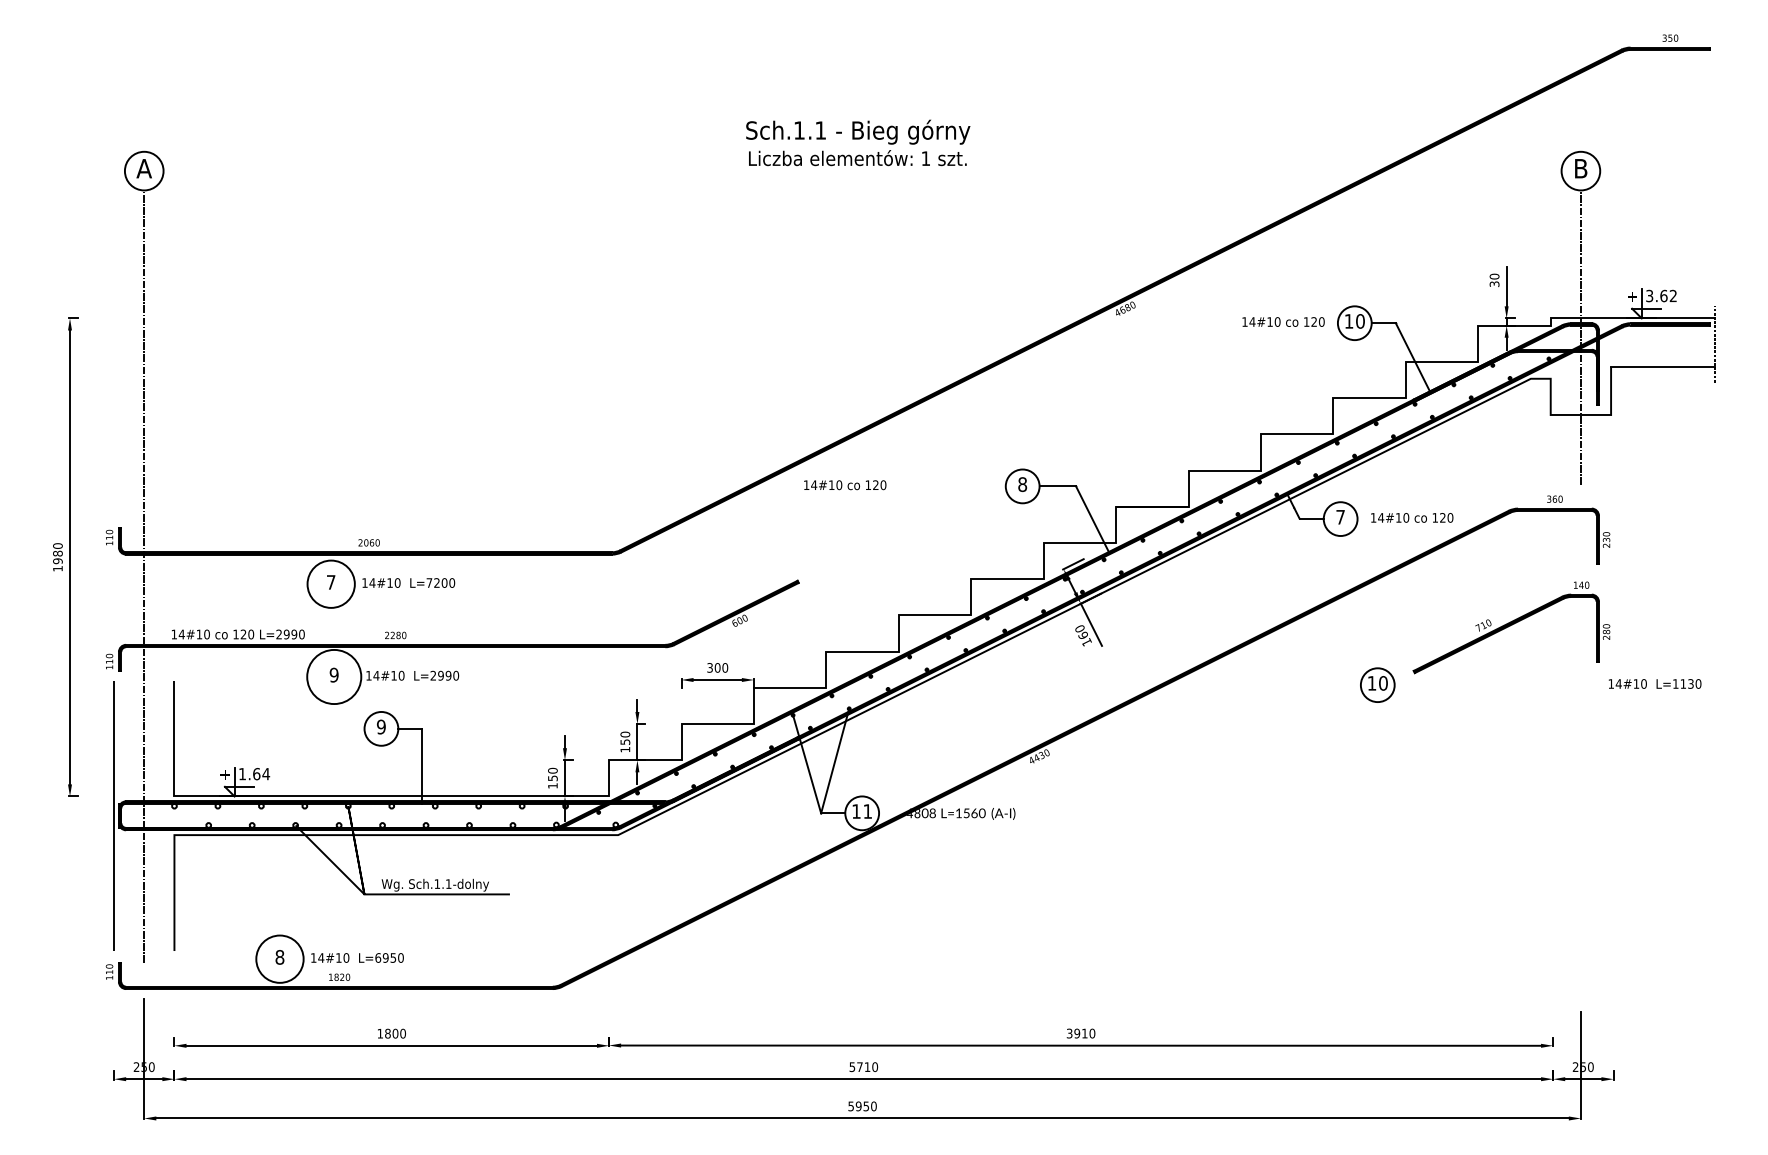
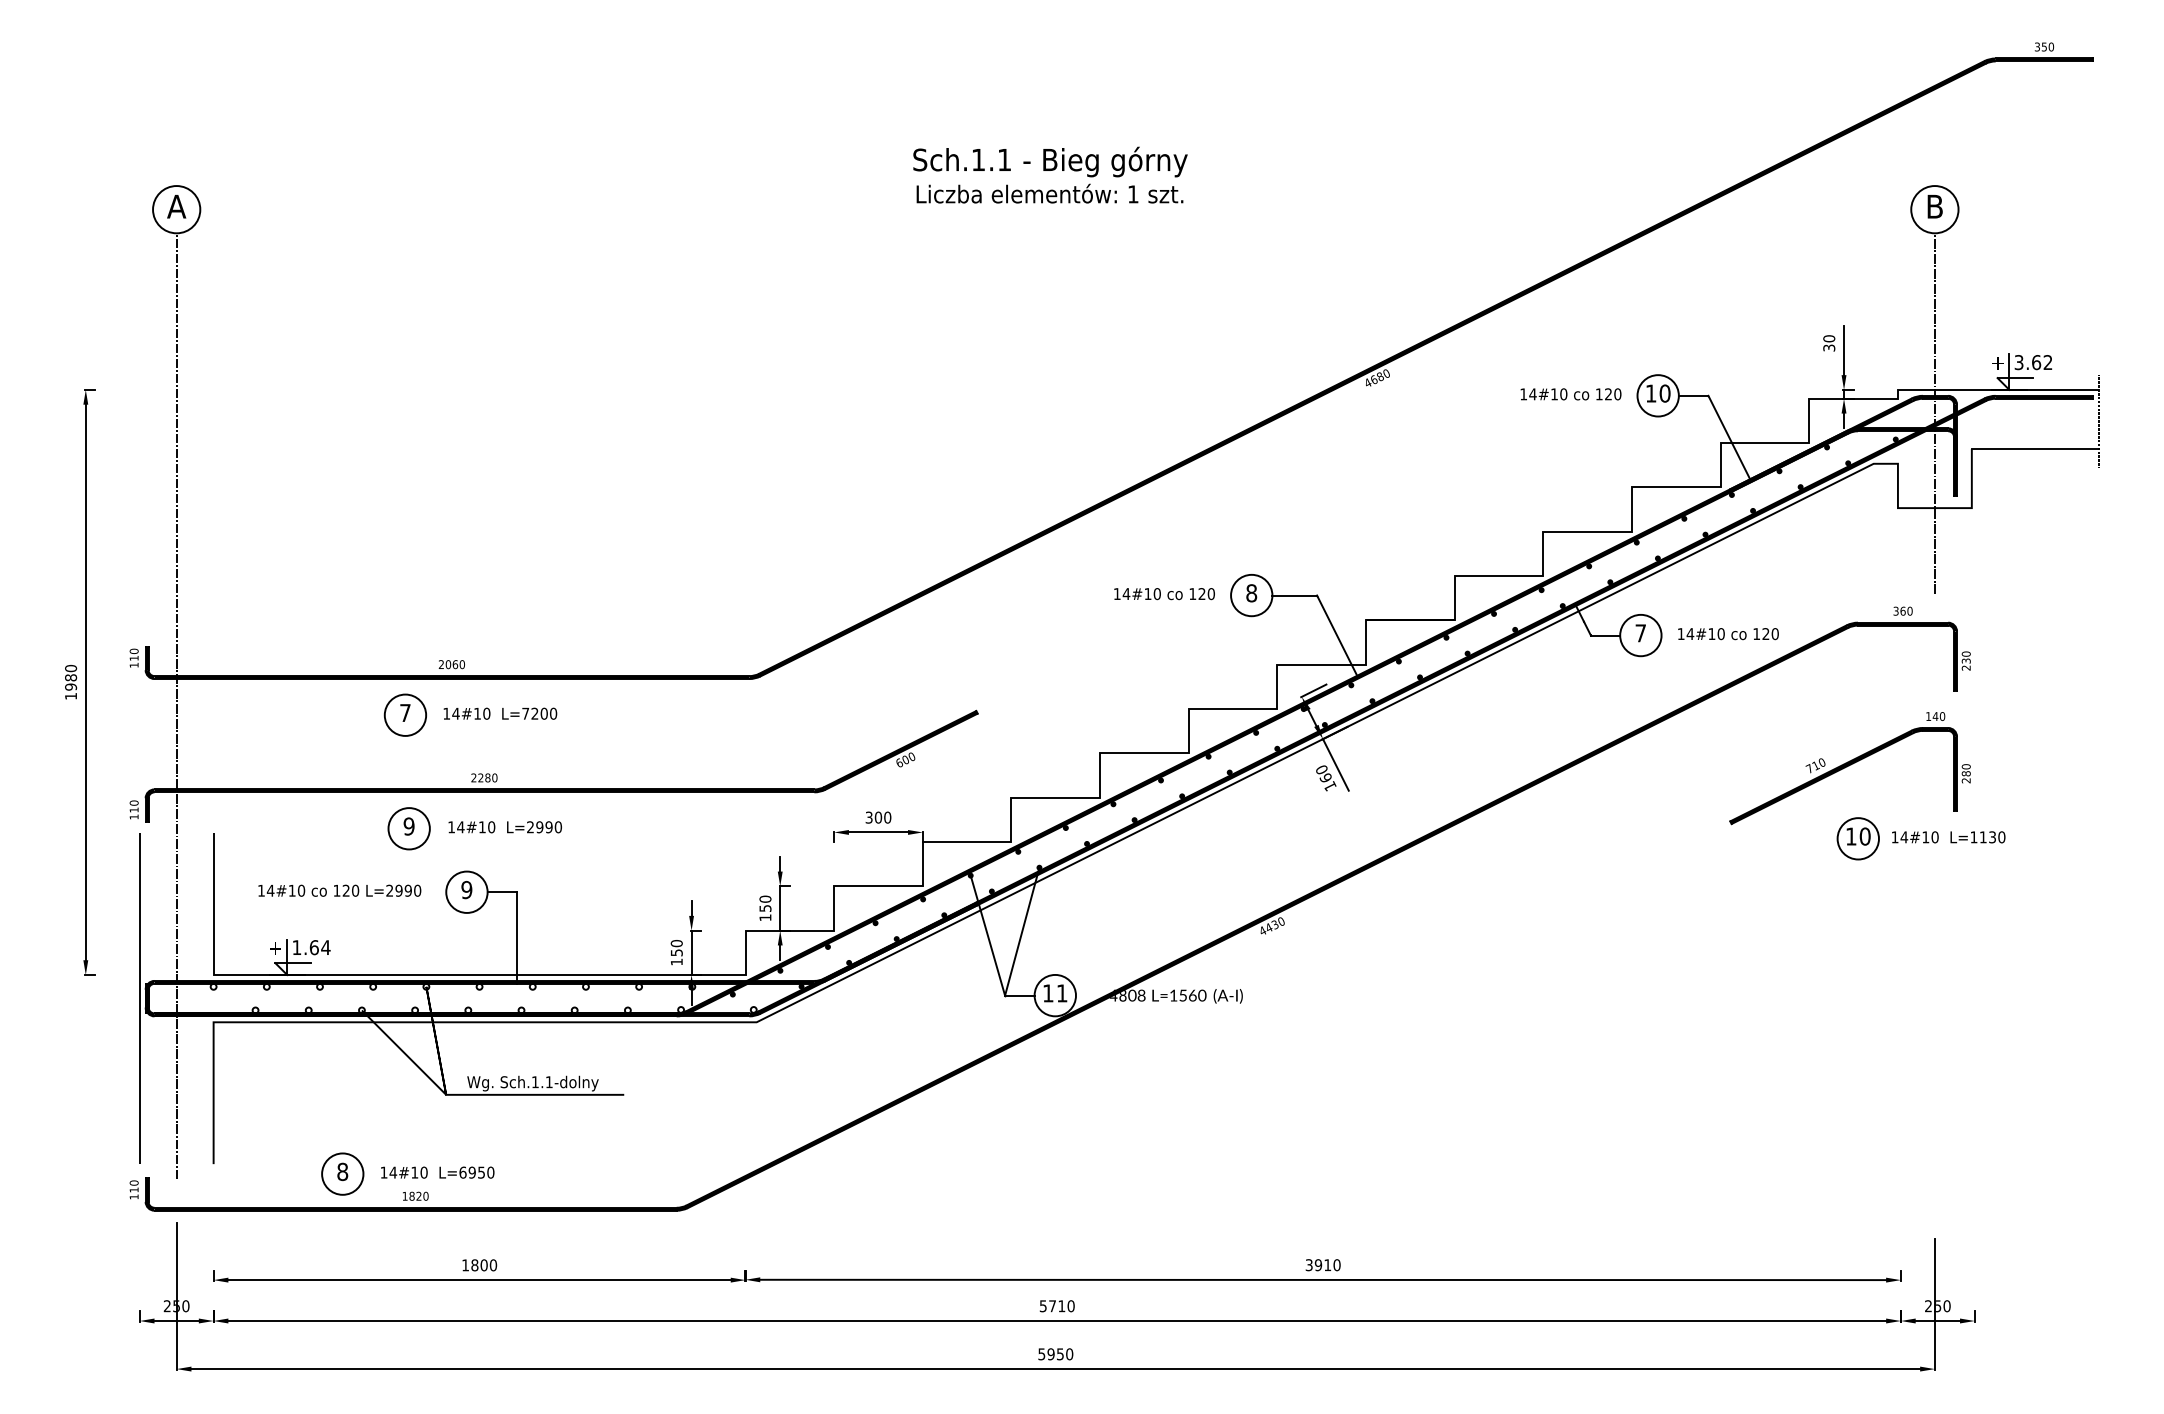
text: (845, 485) -> (1164, 594), moved
circle: (331, 583) -> (405, 714), size x0.71
text: (238, 634) -> (339, 890), moved
circle: (333, 676) -> (408, 828), size x0.62
part: (1377, 684) -> (1857, 838), moved
text: (1654, 684) -> (1948, 837), moved
circle: (279, 958) -> (342, 1173), size x0.71

